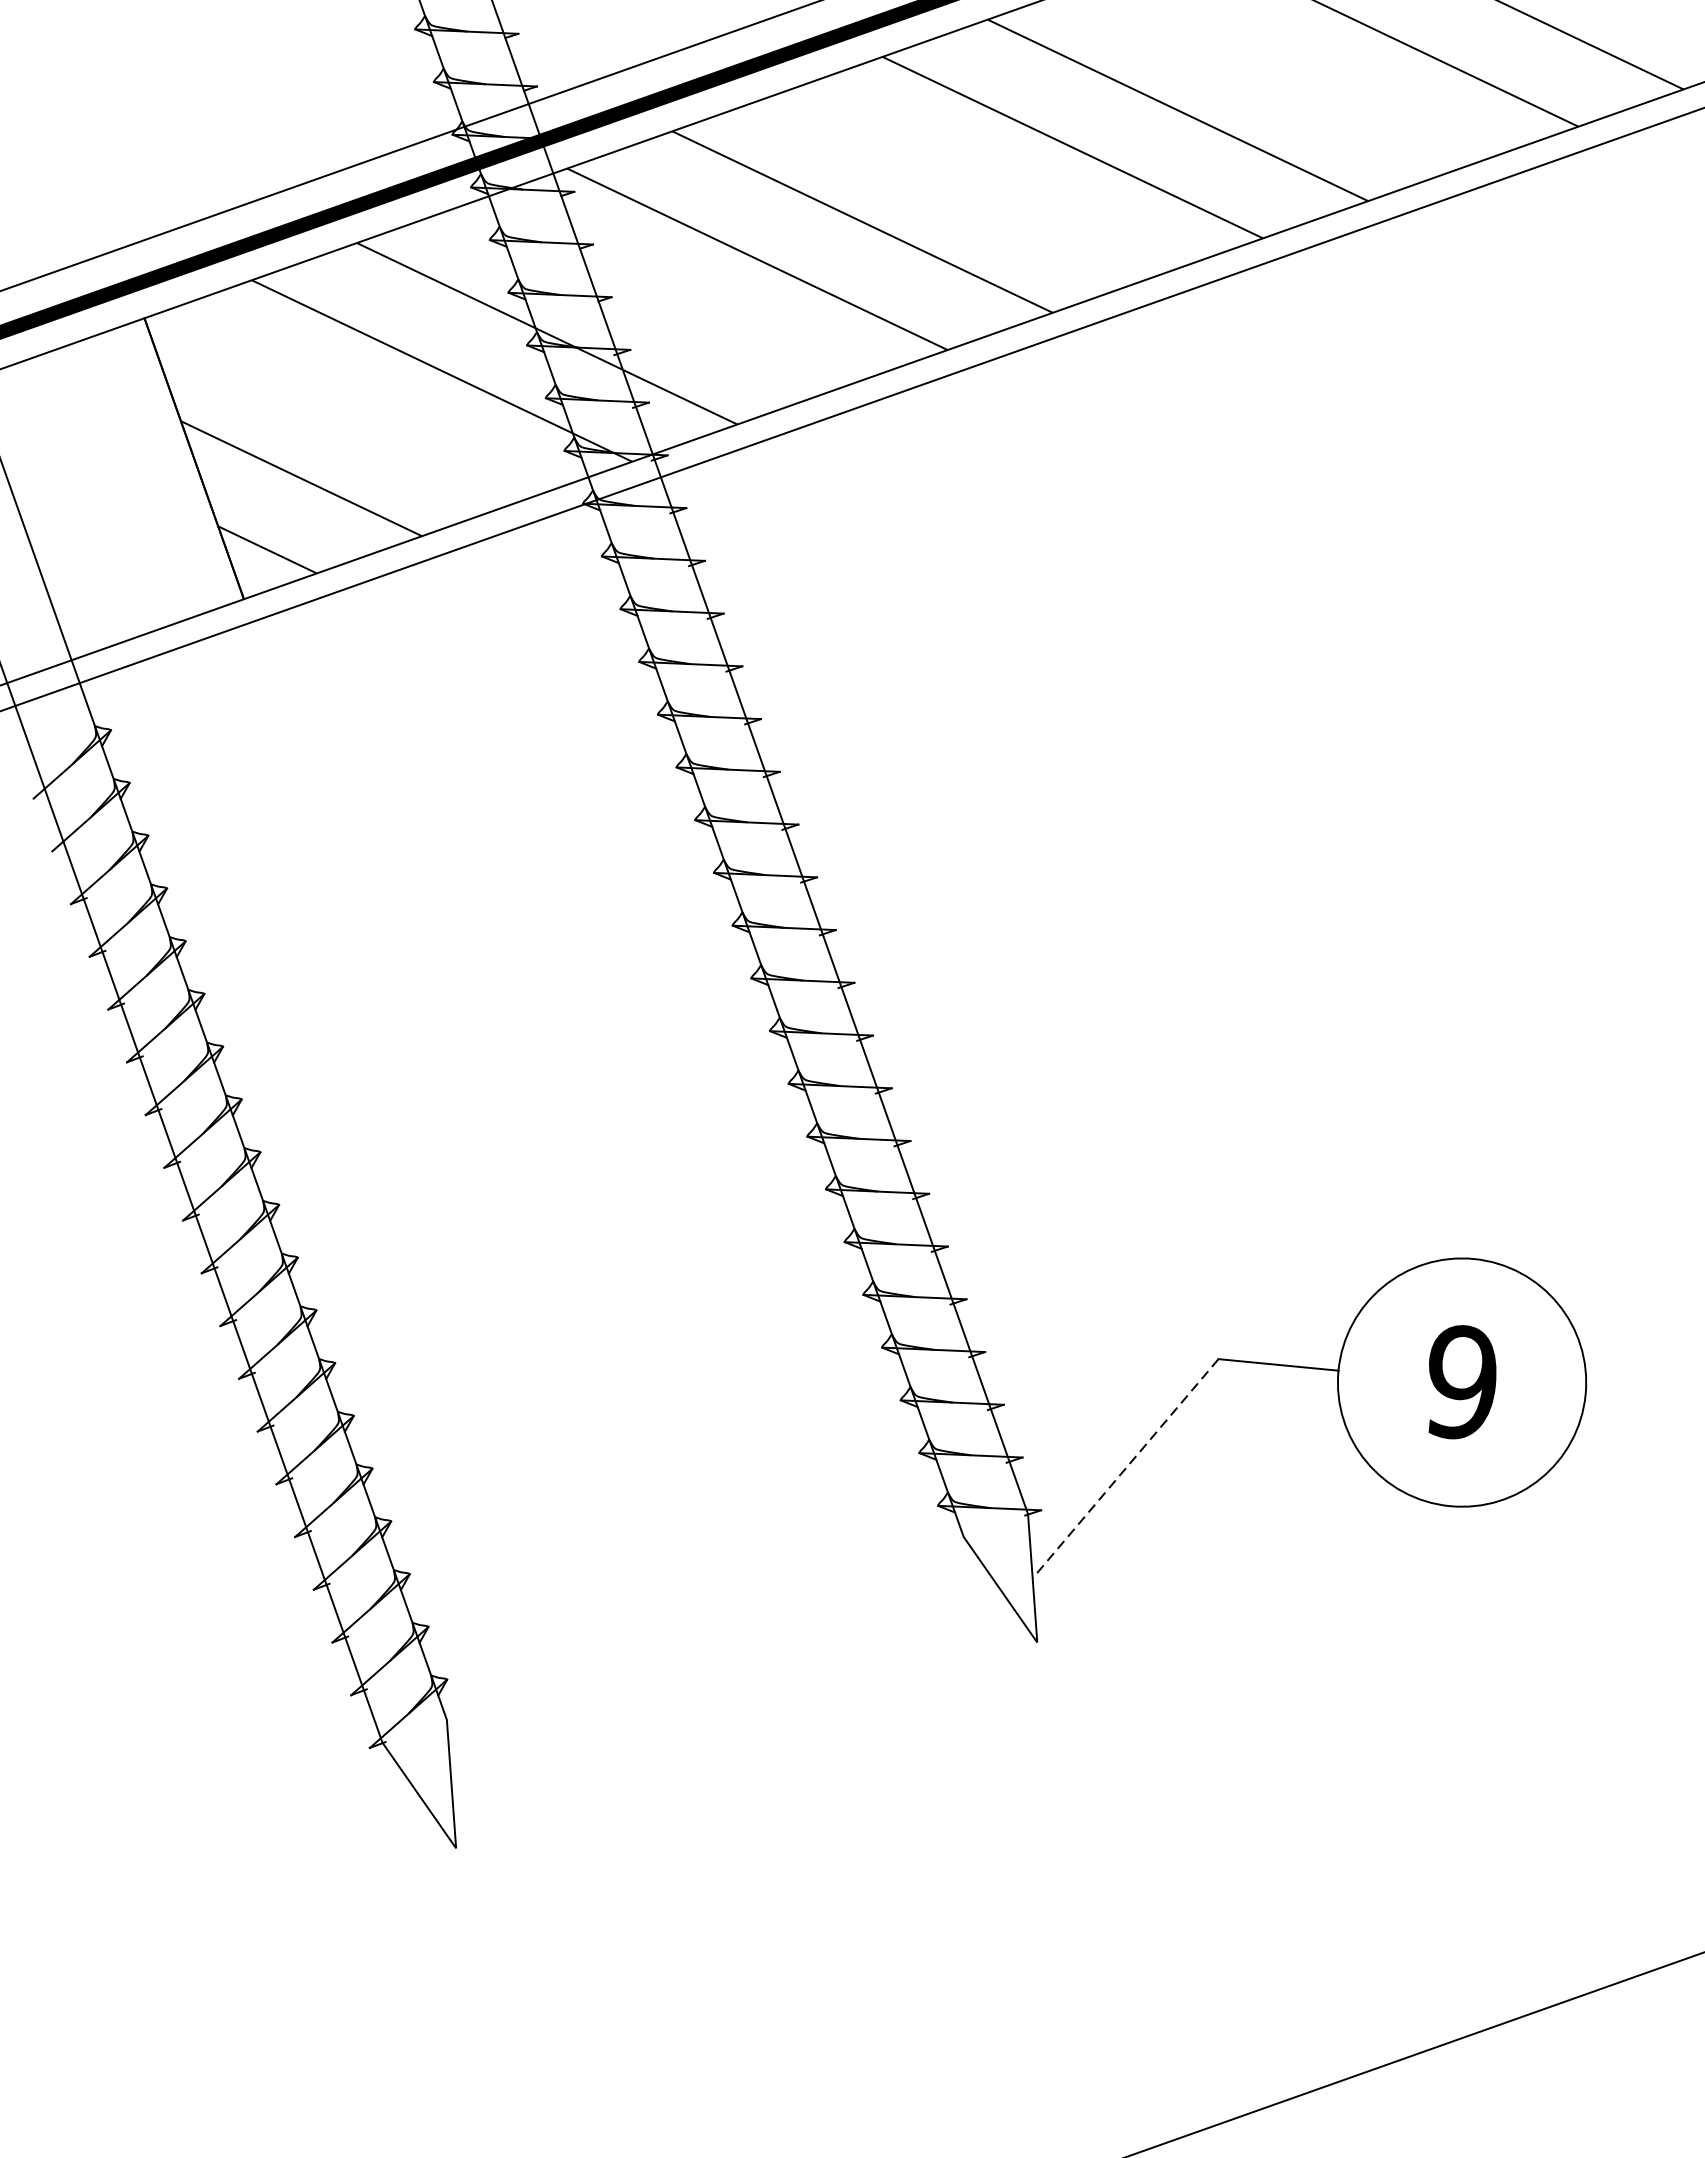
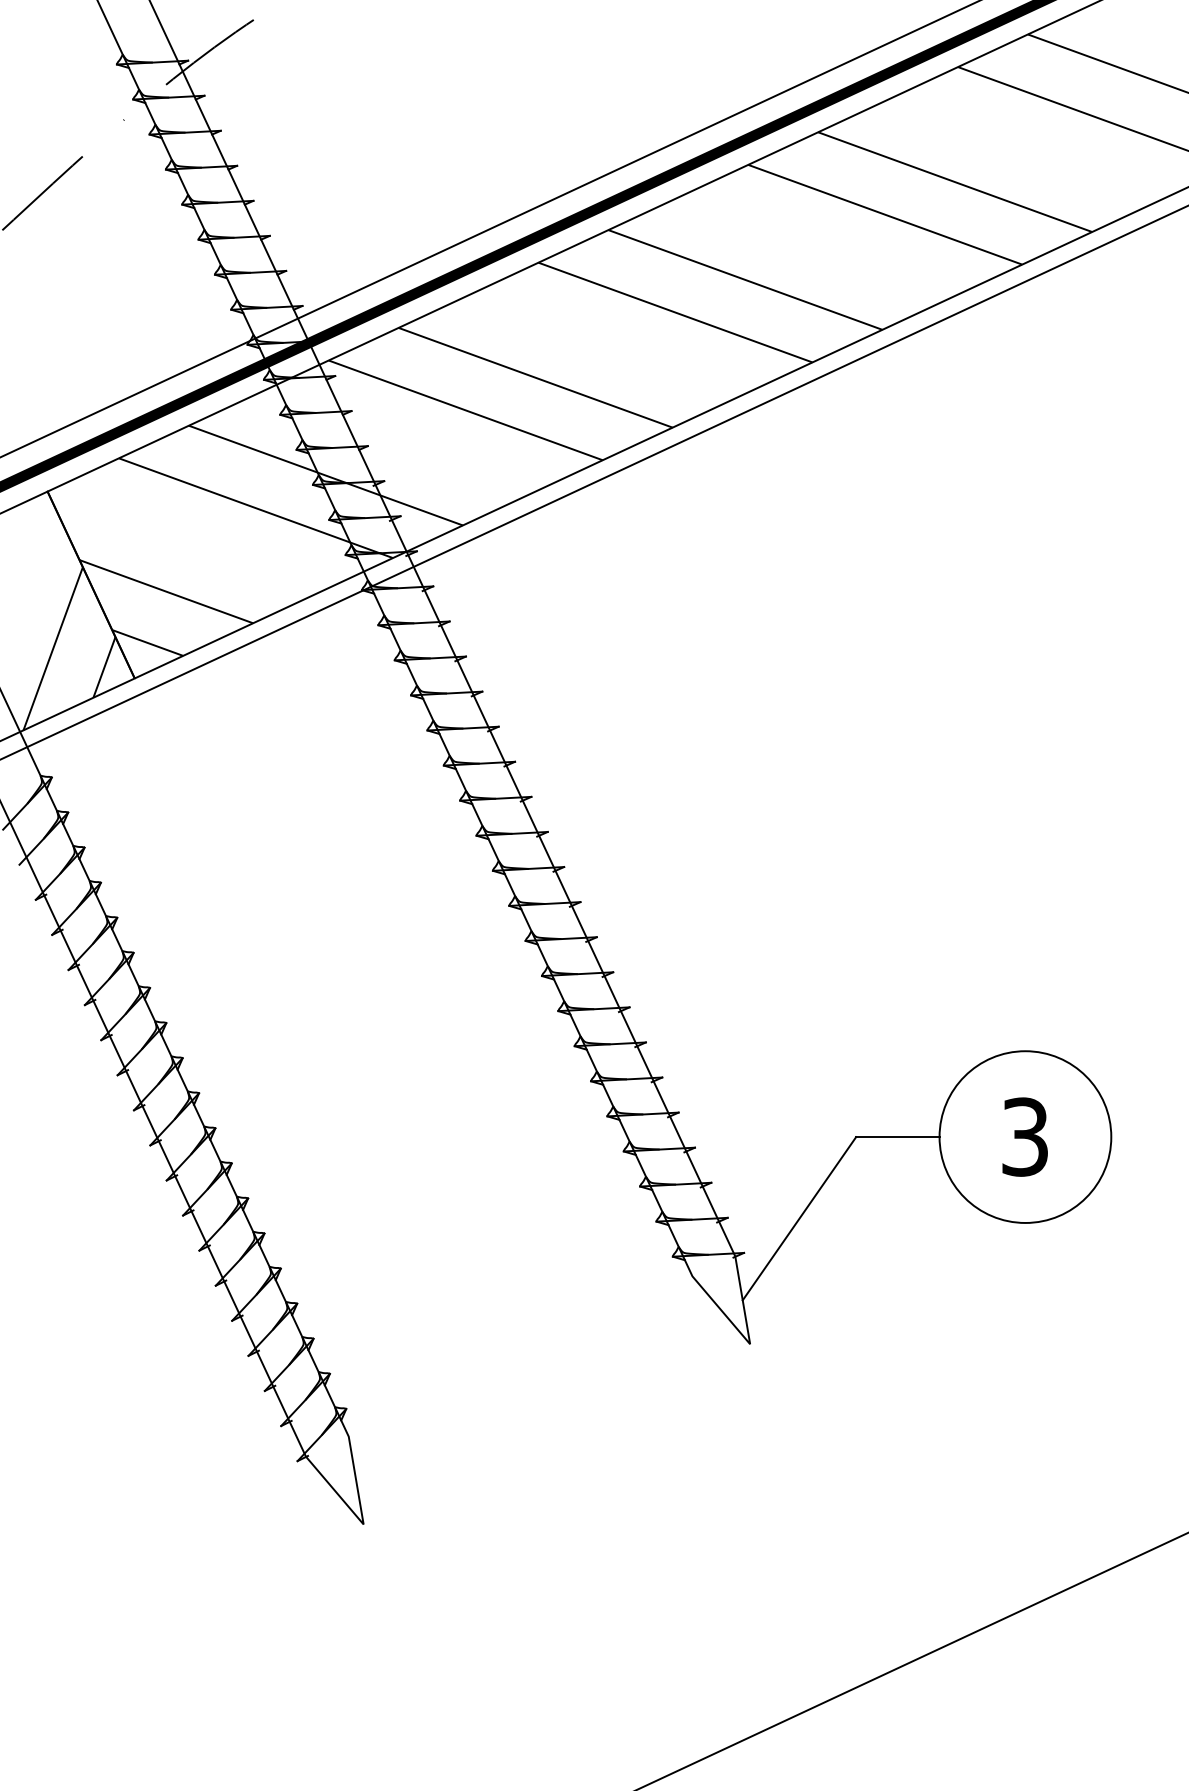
hatch: (154, 547) -> (69, 648), added
text: (1460, 1381) -> (1024, 1136), 9 -> 3
line: (1125, 1469) -> (799, 1219), dashed -> solid

